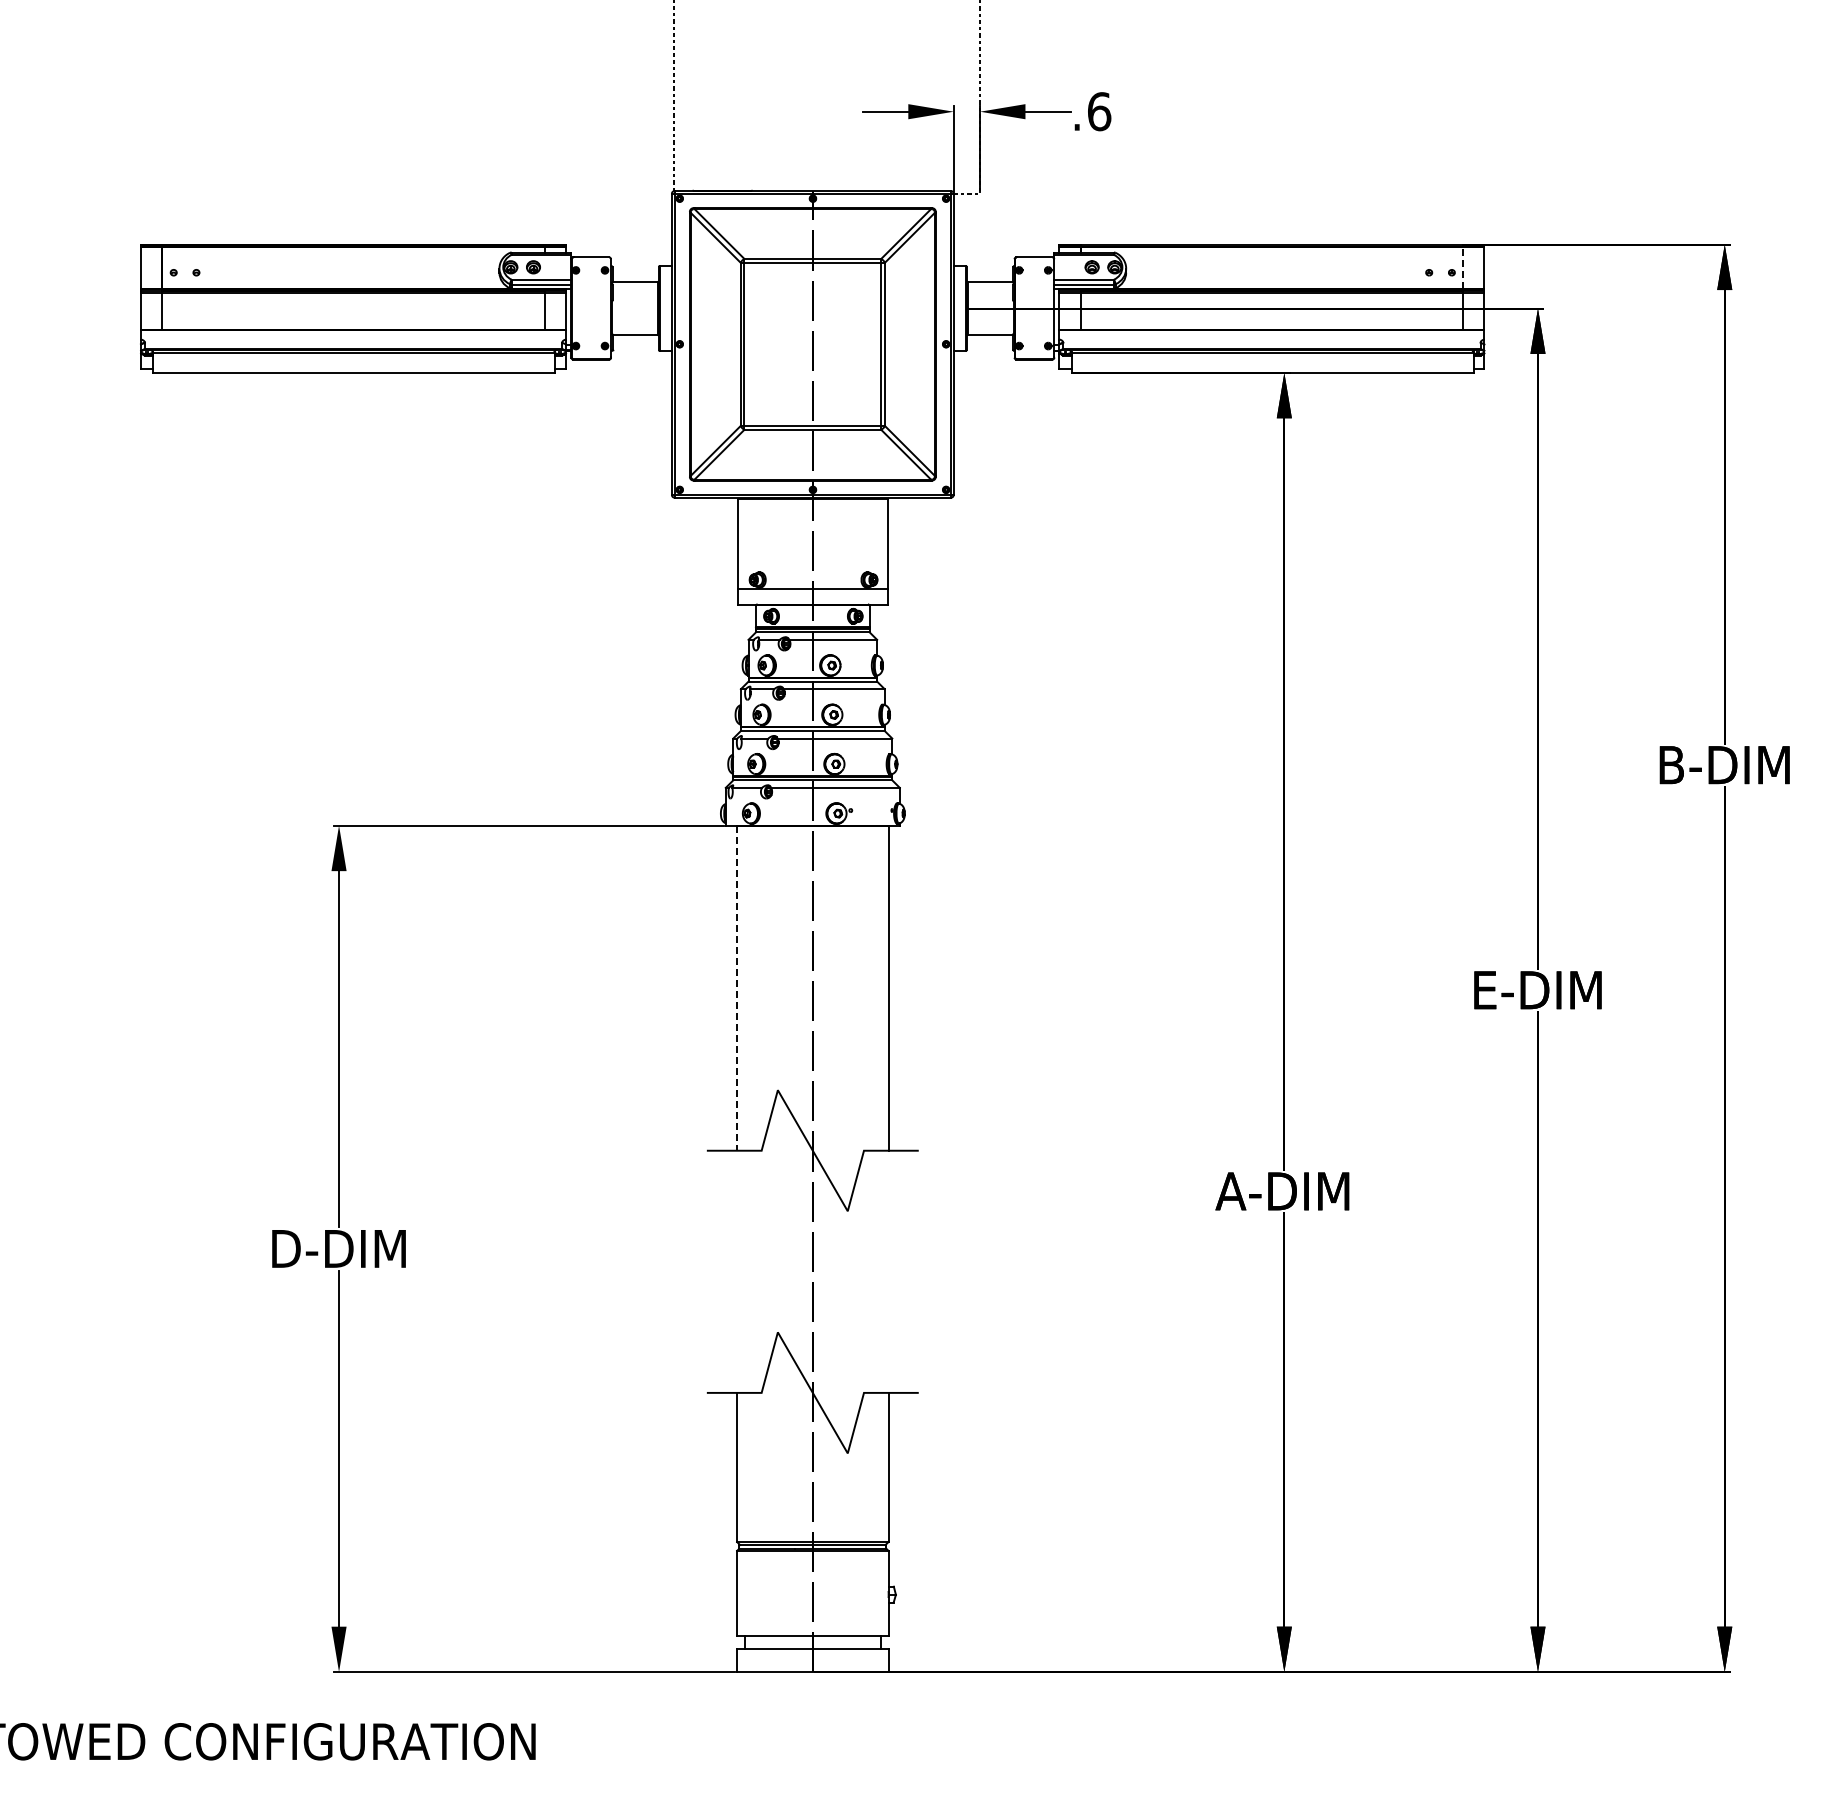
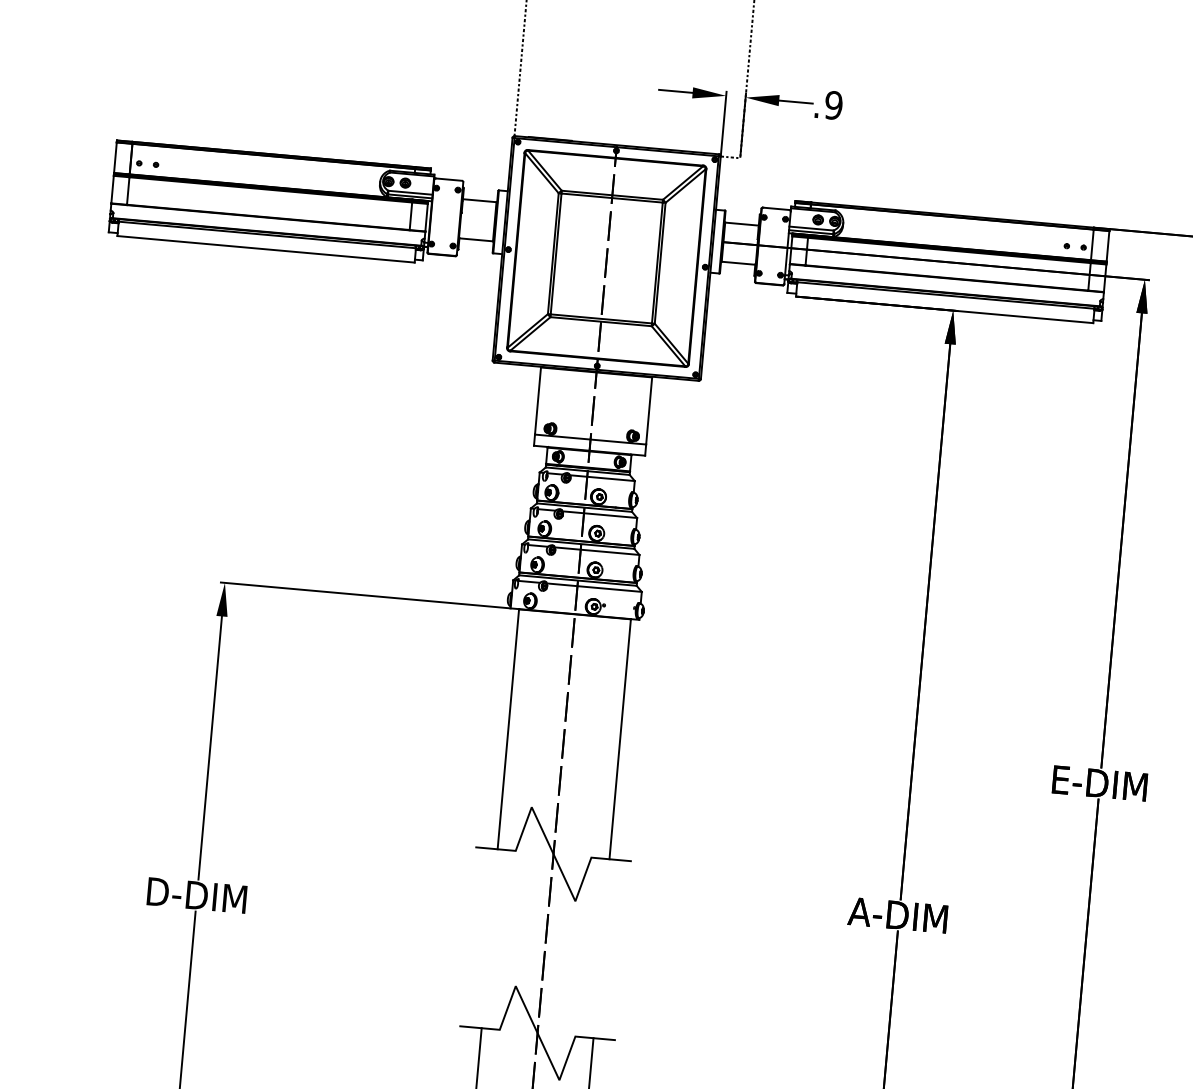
text: (1099, 111) -> (833, 105), .6 -> .9
line: (1463, 267) -> (1092, 244), dashed -> solid
line: (737, 988) -> (508, 729), dashed -> solid

